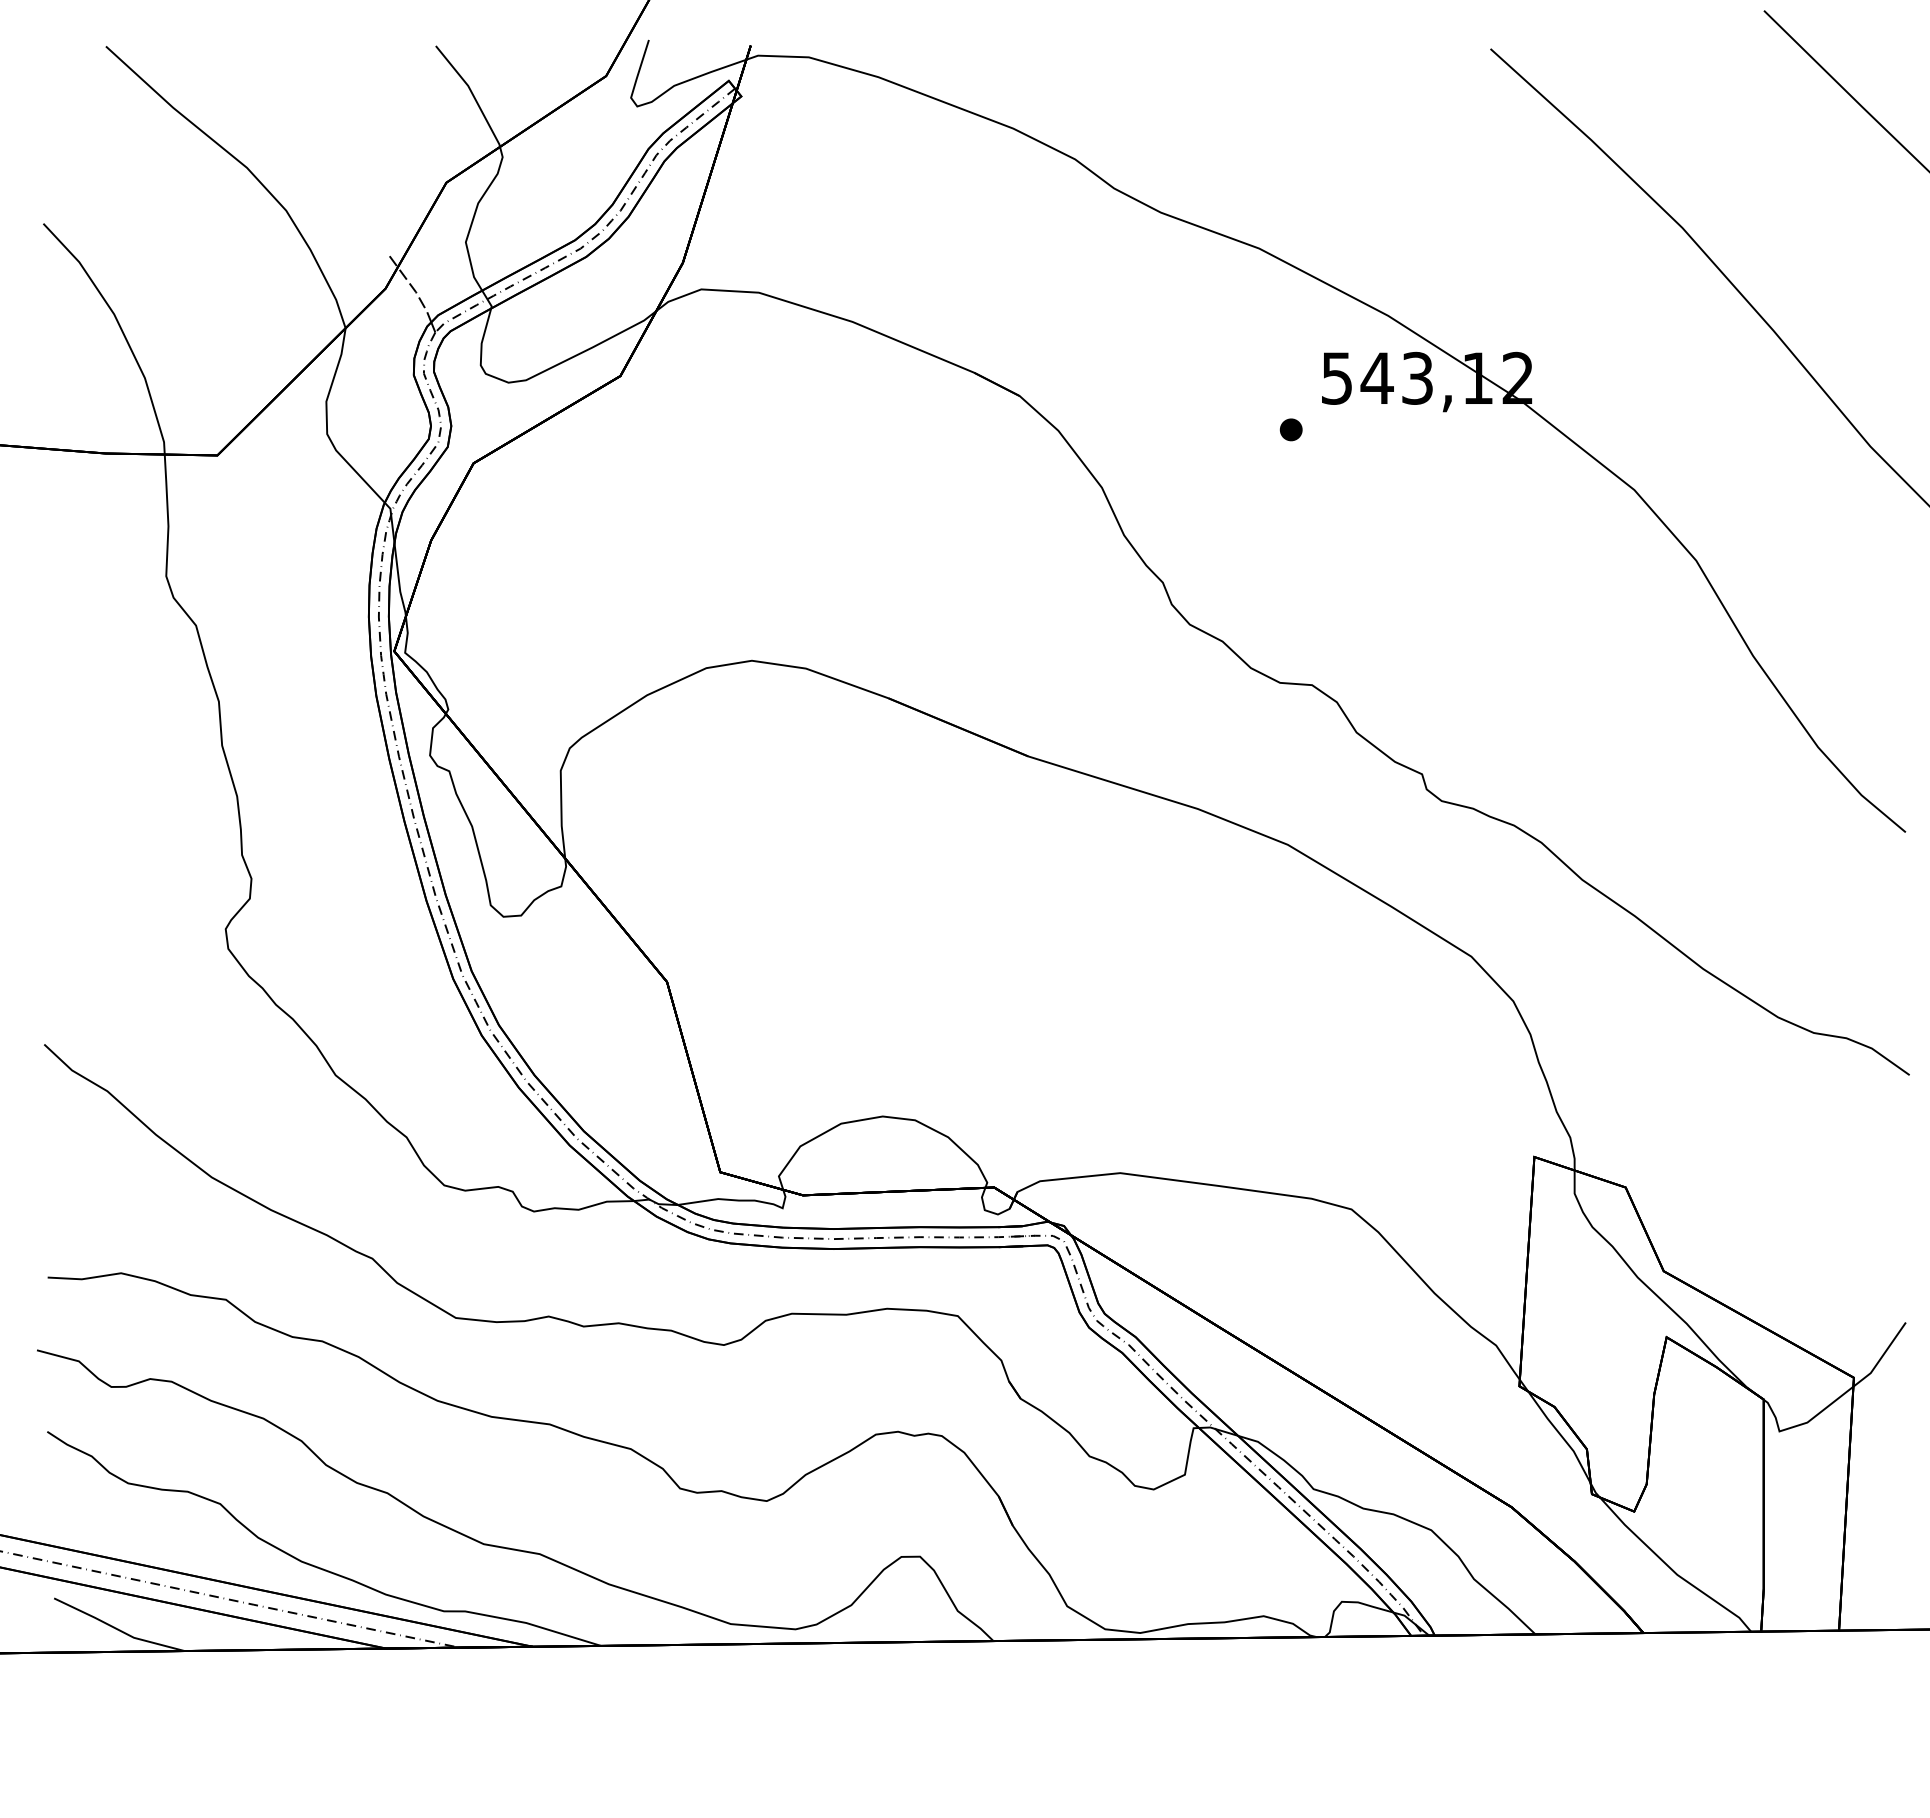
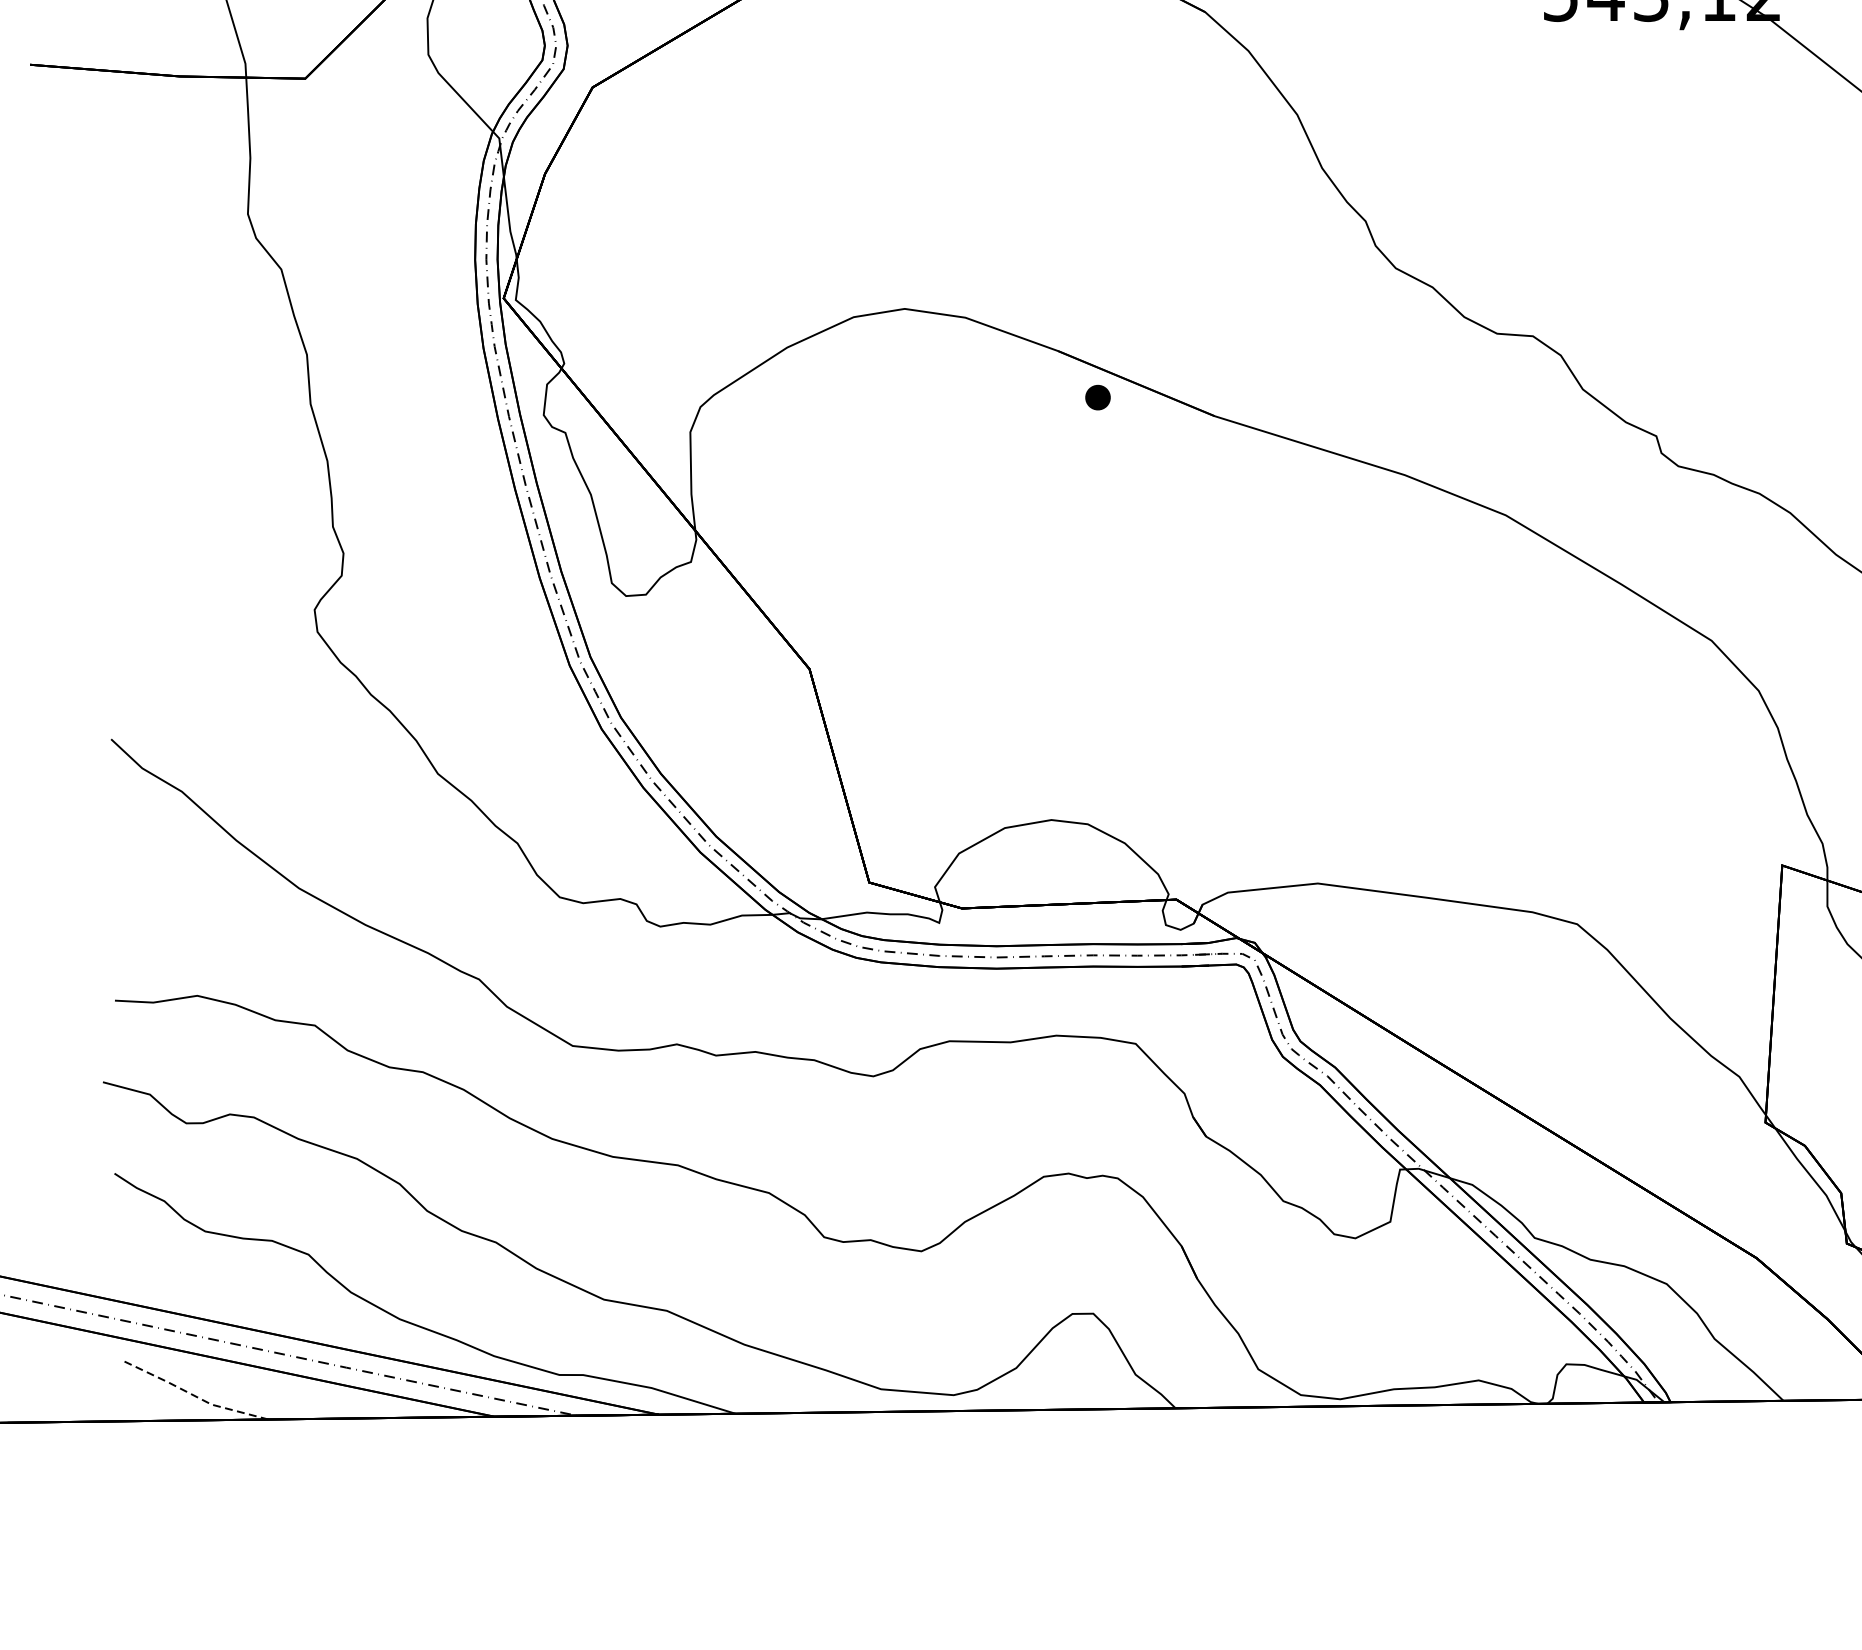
part: (1290, 429) -> (1097, 397), moved
line: (117, 1629) -> (193, 1395), solid -> dashed

